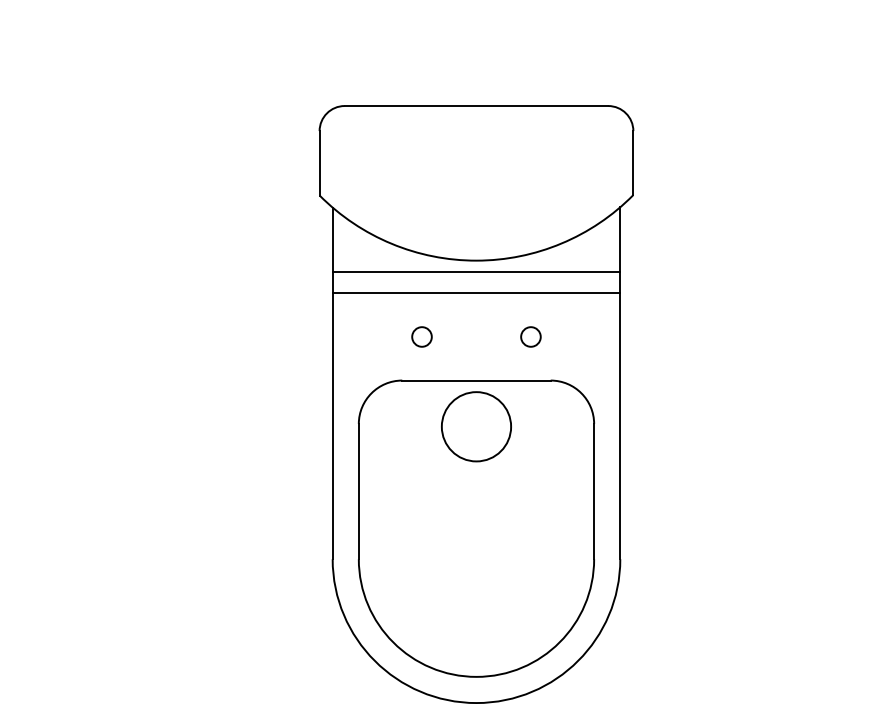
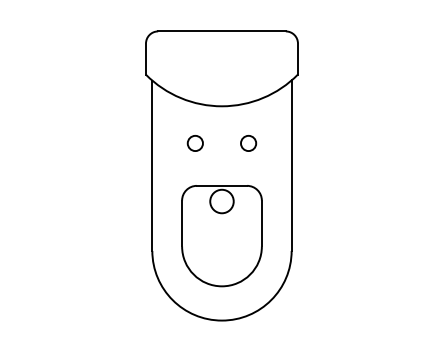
line: (475, 271) -> (221, 111), removed
line: (475, 294) -> (221, 122), removed
circle: (421, 335) -> (195, 142), size x1.6
circle: (529, 335) -> (247, 142), size x1.6
part: (475, 527) -> (221, 235), size x0.7

